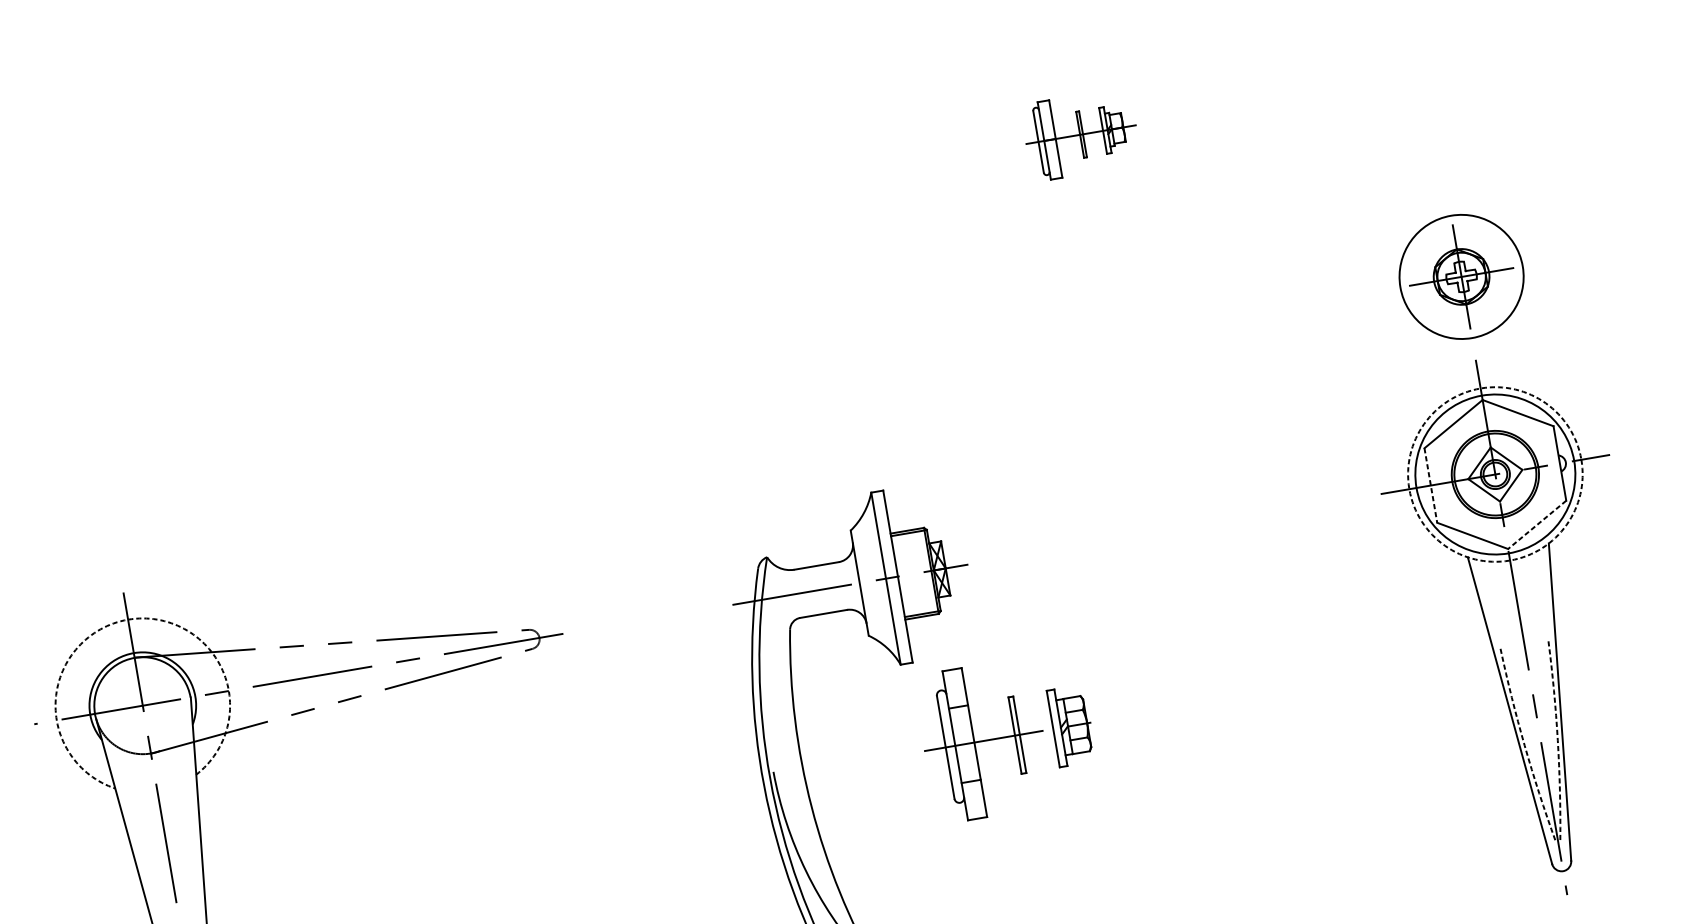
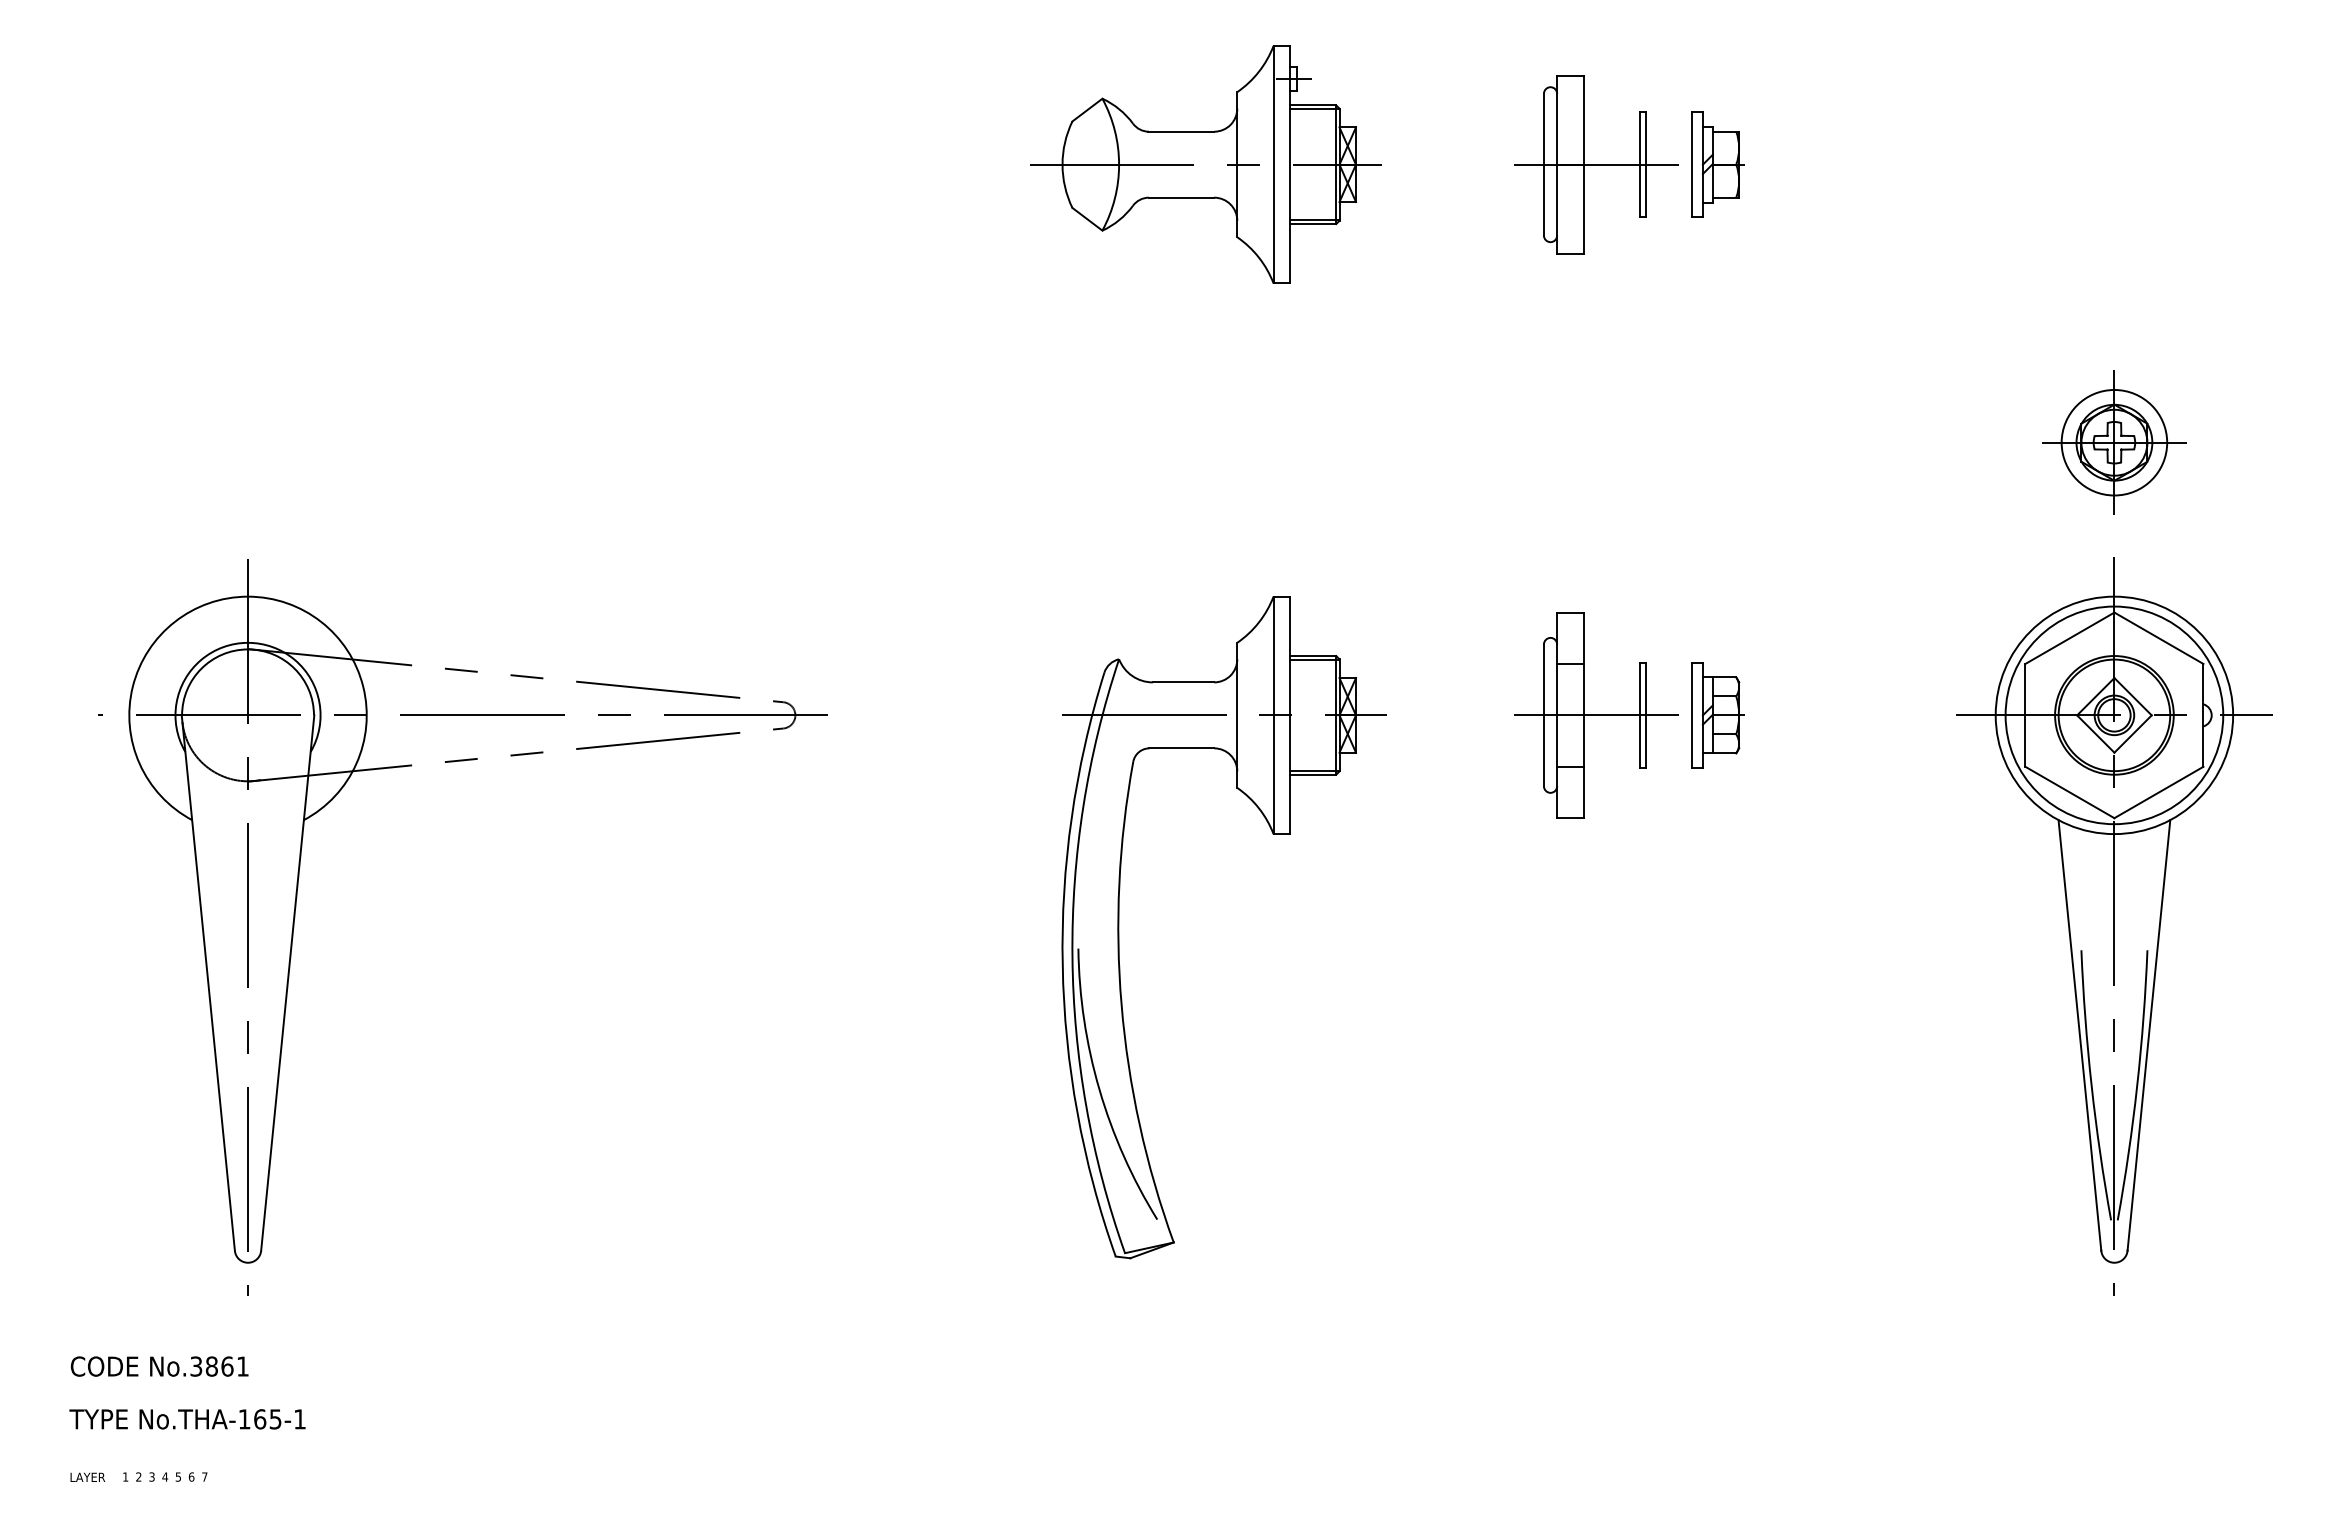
part: (1075, 135) -> (1629, 164), size x1.67
part: (768, 187) -> (1205, 164), added
circle: (1461, 276) -> (2114, 442), size x0.62
circle: (1495, 474) -> (2114, 715), dashed -> solid
line: (1430, 485) -> (2025, 715), dashed -> solid
line: (1536, 524) -> (2158, 792), dashed -> solid
arc: (128, 619) -> (248, 596), dashed -> solid
part: (1007, 736) -> (1629, 715), moved
arc: (1557, 739) -> (2137, 1085), dashed -> solid
arc: (1524, 745) -> (2091, 1085), dashed -> solid

